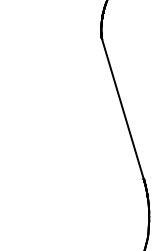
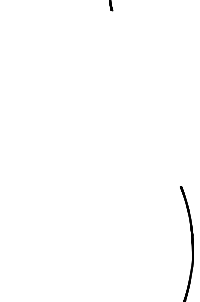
line: (122, 108) -> (145, 98), removed

